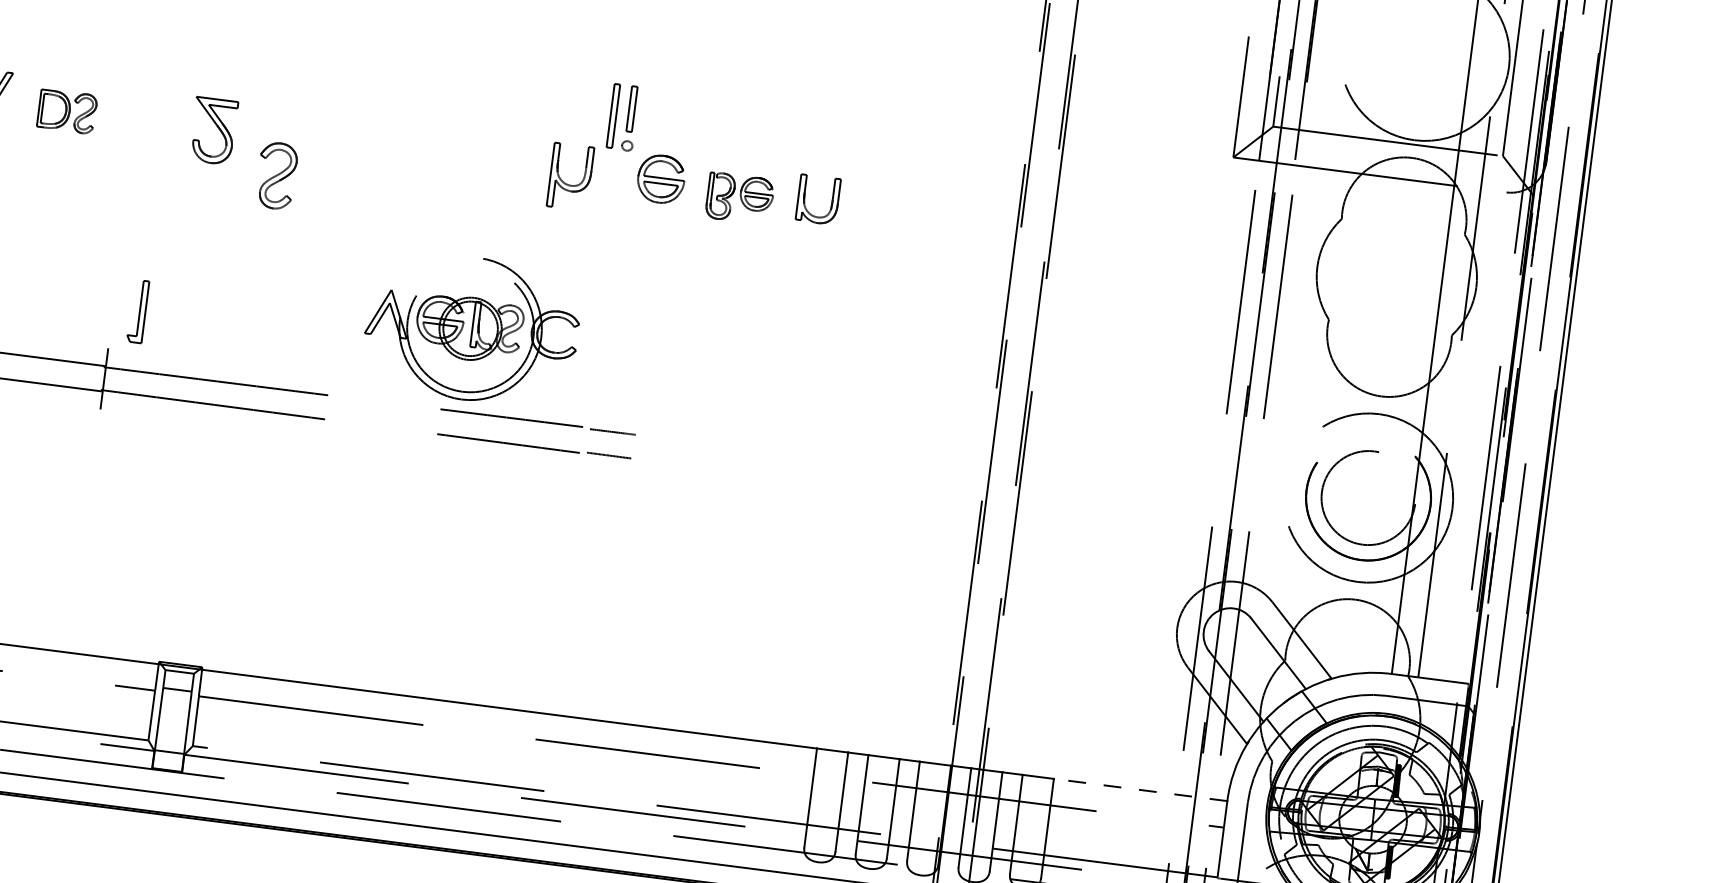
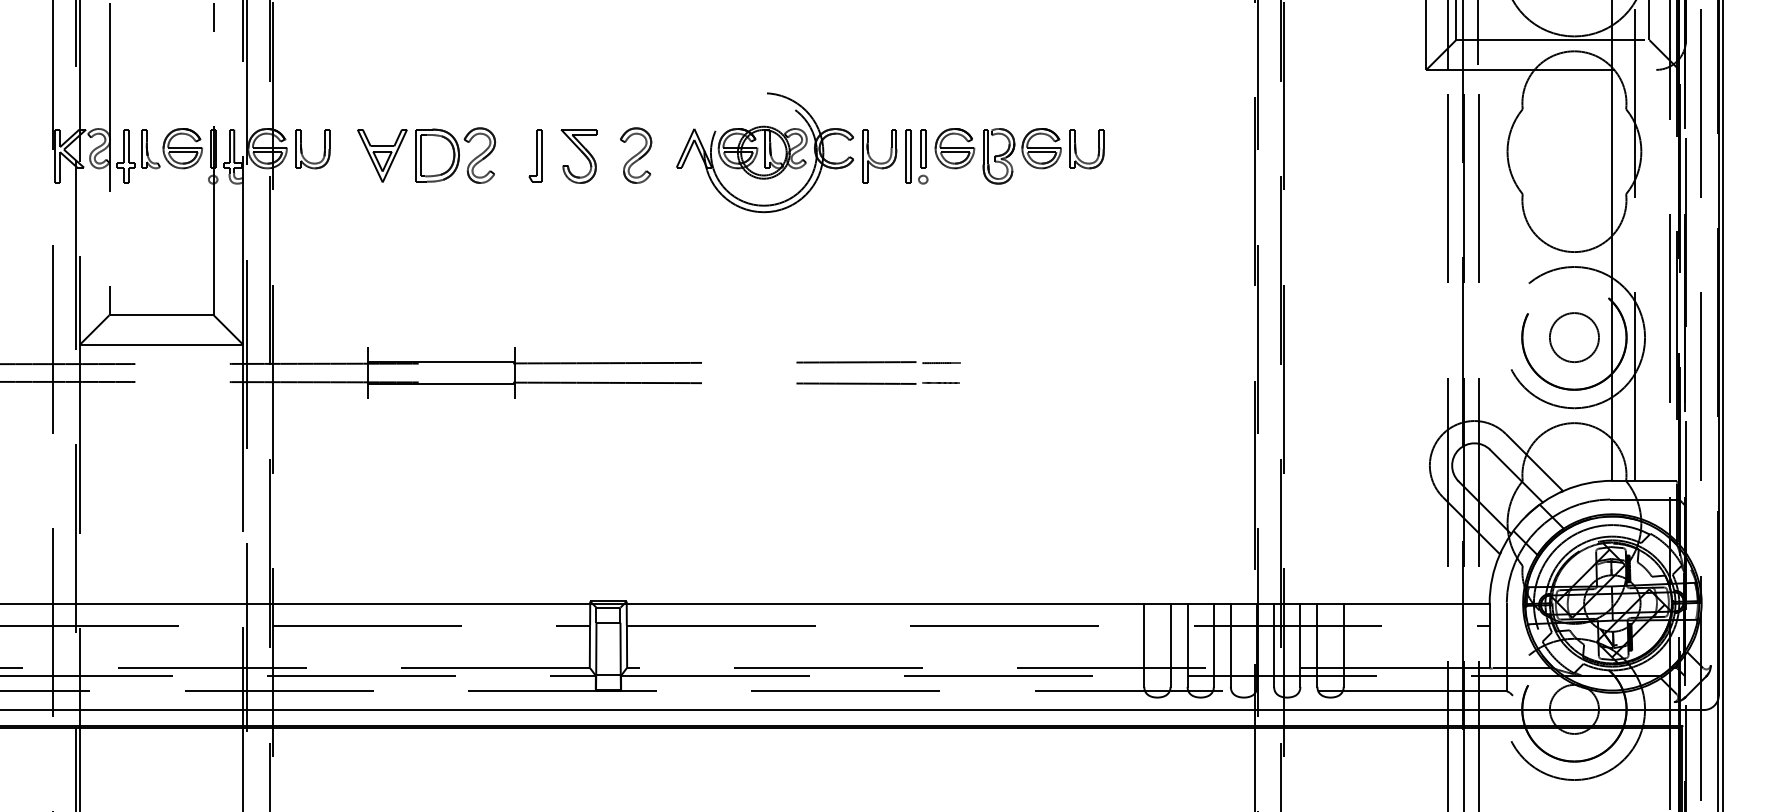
part: (66, 111) -> (455, 155), size x1.67
part: (622, 117) -> (916, 156), moved
part: (277, 175) -> (636, 155), moved
part: (739, 198) -> (1021, 156), size x1.43
part: (137, 311) -> (535, 155), moved
part: (472, 328) -> (765, 152), moved
circle: (1367, 497) -> (1573, 337), size x0.62
line: (1140, 789) -> (1416, 603), dashed -> solid

